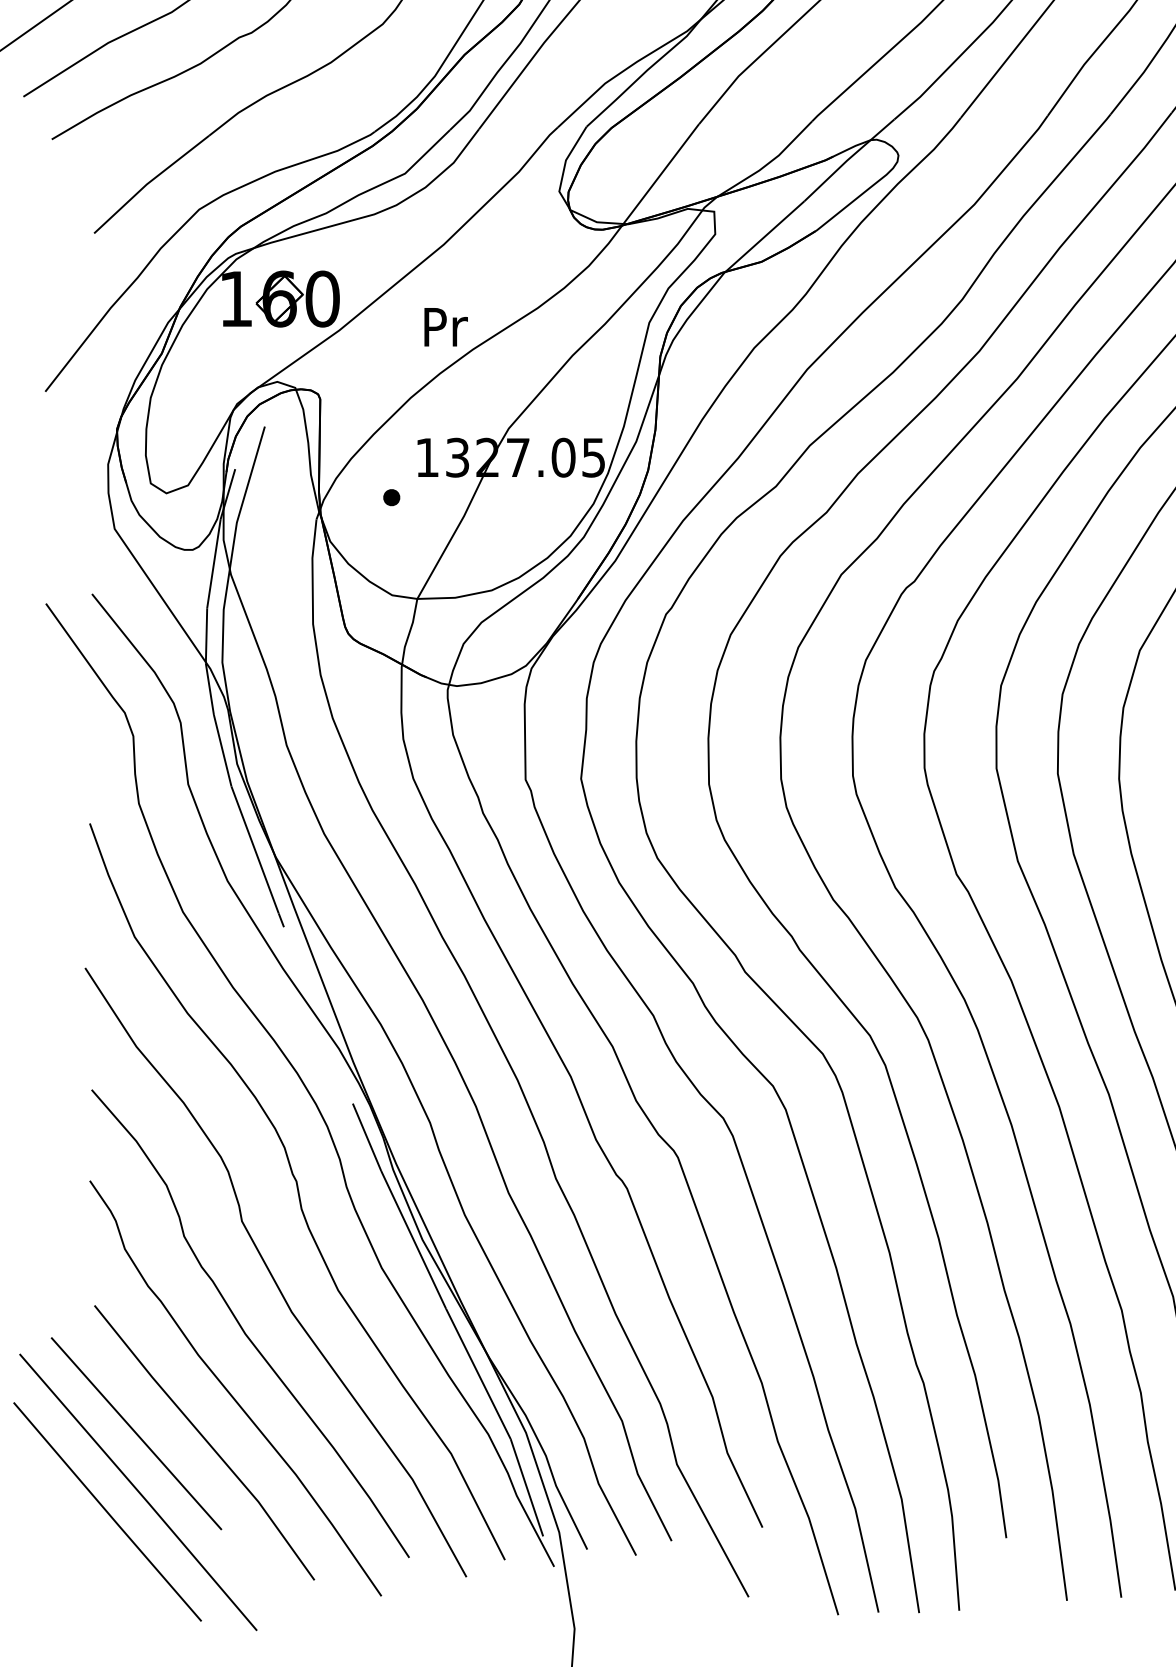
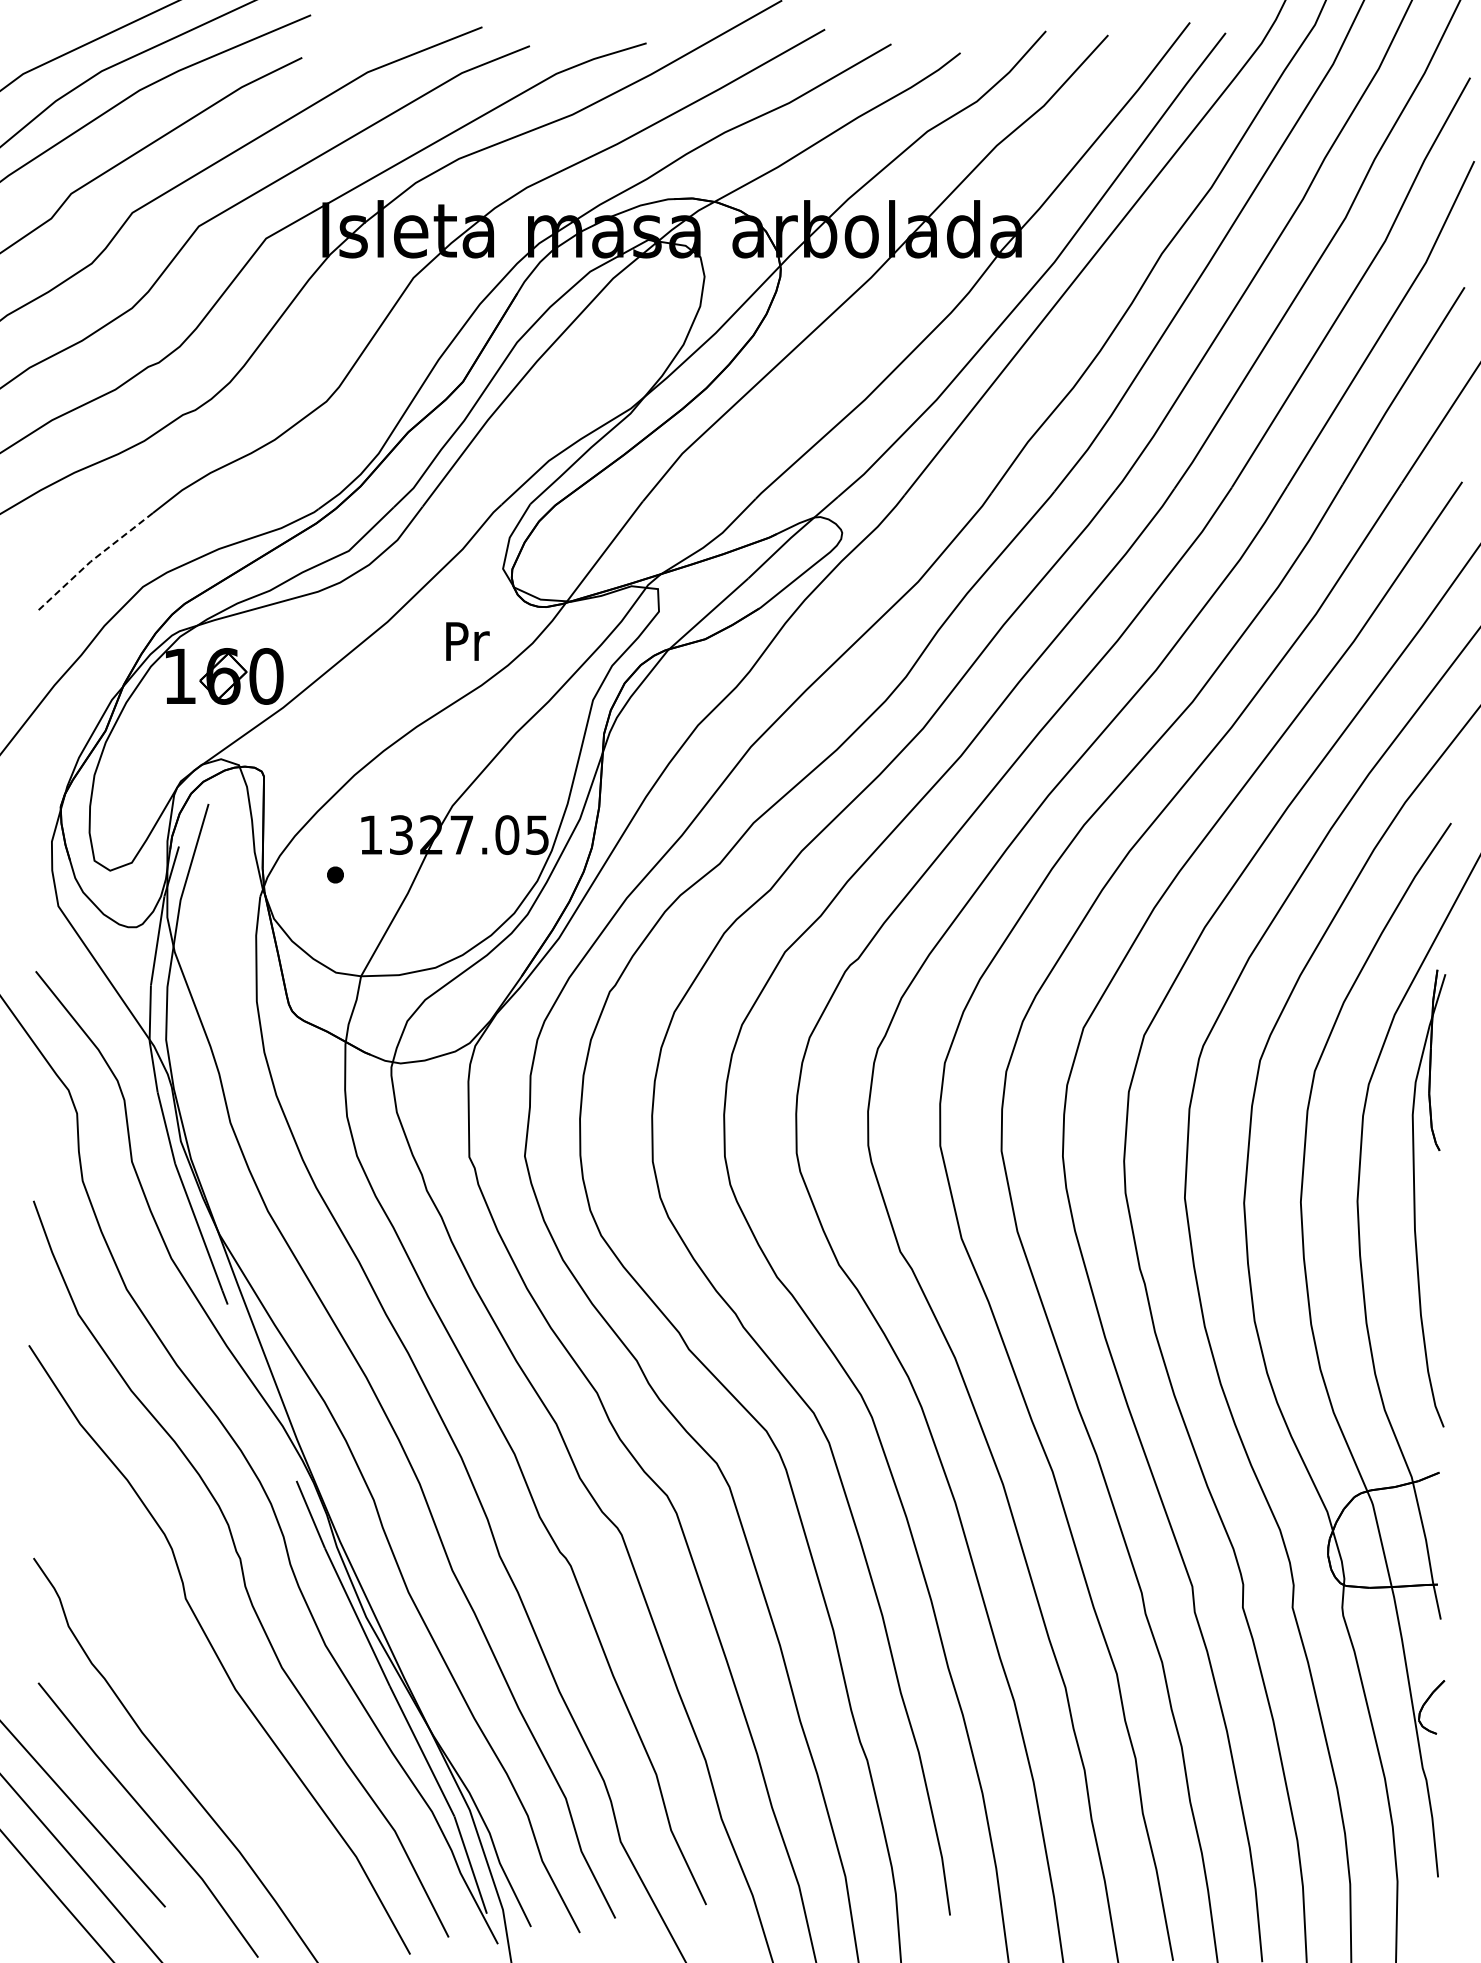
line: (148, 183) -> (92, 560), solid -> dashed
text: (445, 327) -> (467, 641), moved
curve: (243, 1329) -> (187, 1706), removed

